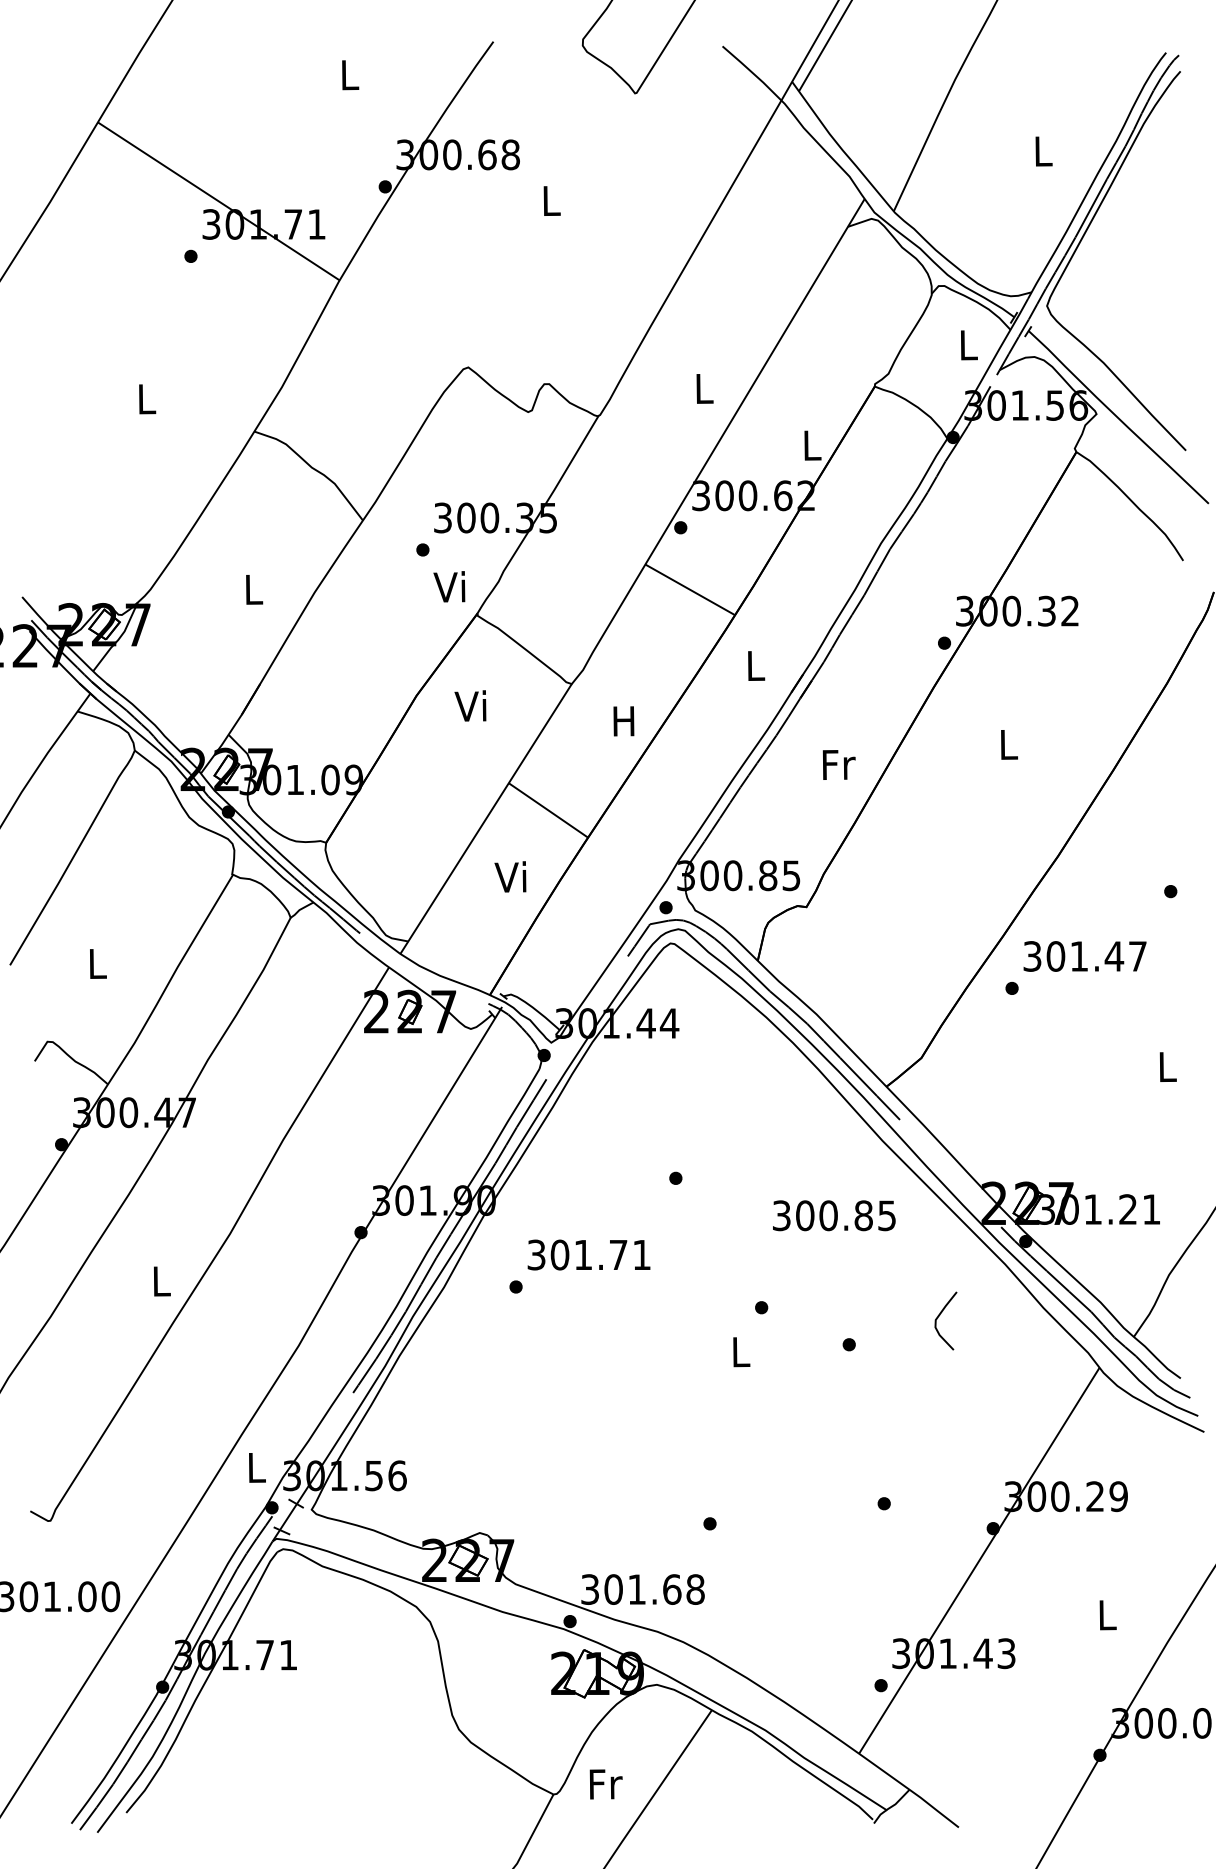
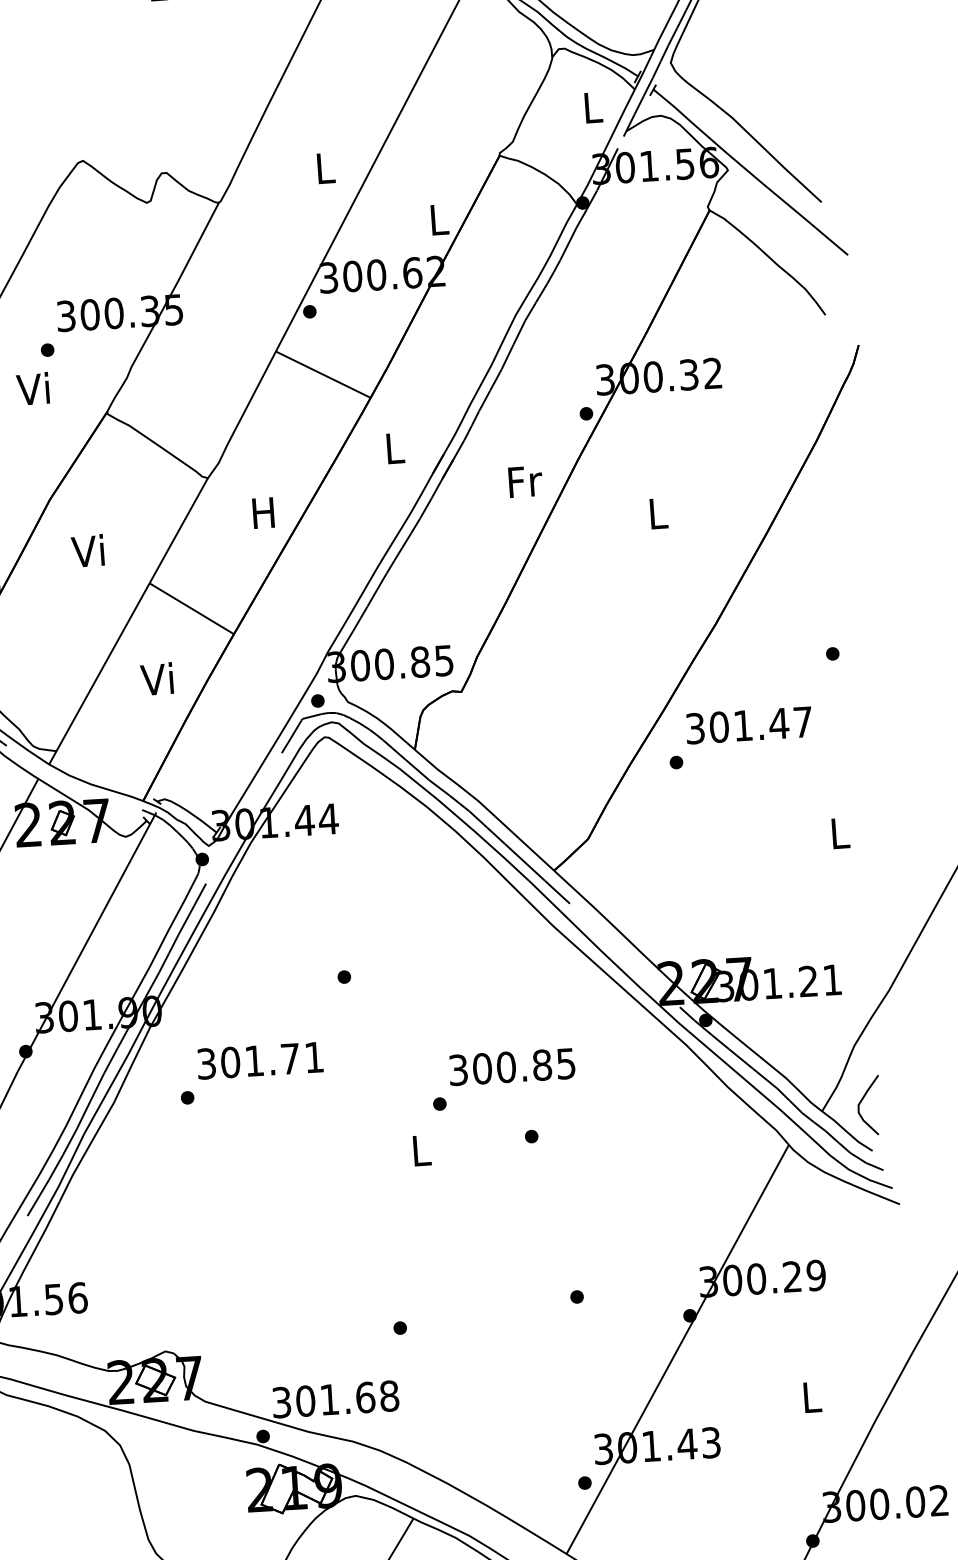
text: (449, 586) -> (33, 388), moved
text: (470, 705) -> (87, 550), moved
text: (838, 764) -> (524, 481), moved
text: (834, 1215) -> (512, 1066), moved
curve: (940, 1315) -> (863, 1100), moved

